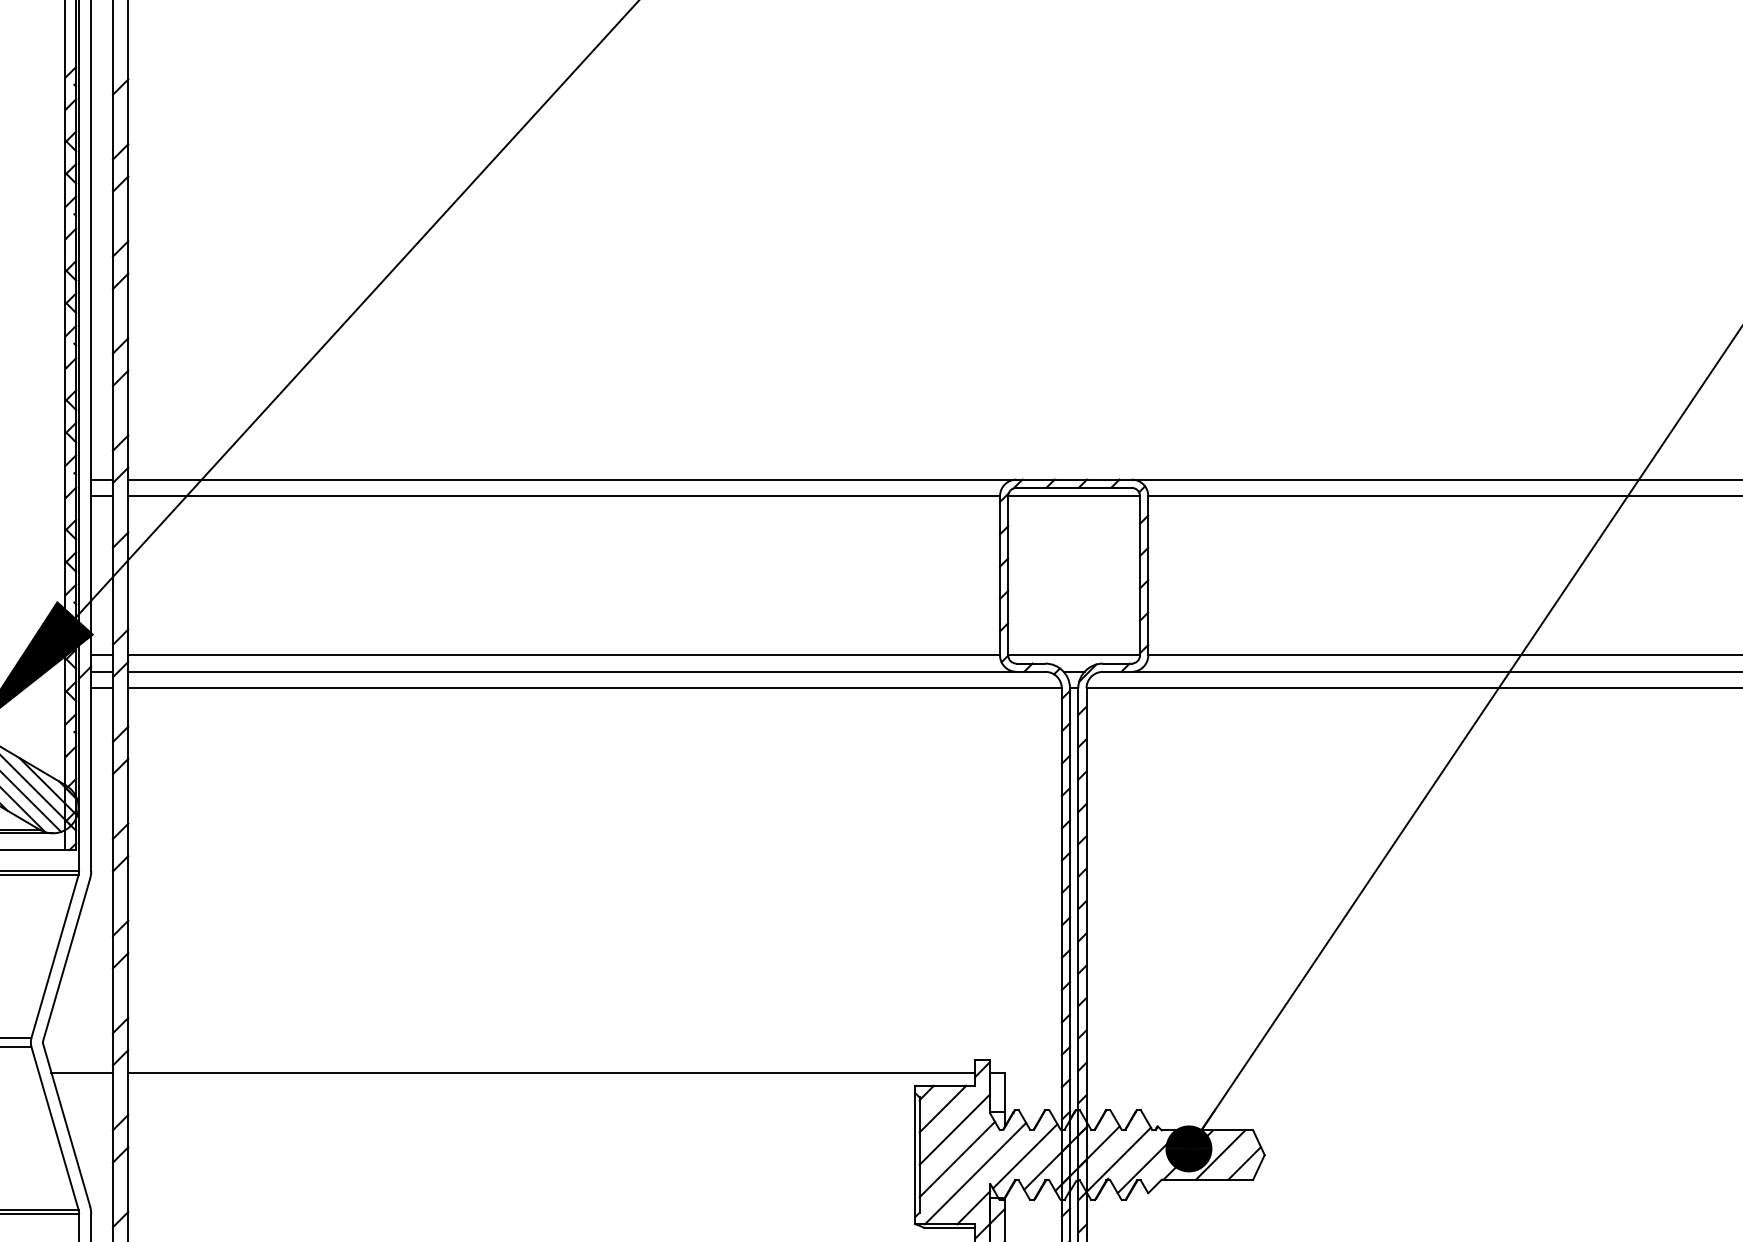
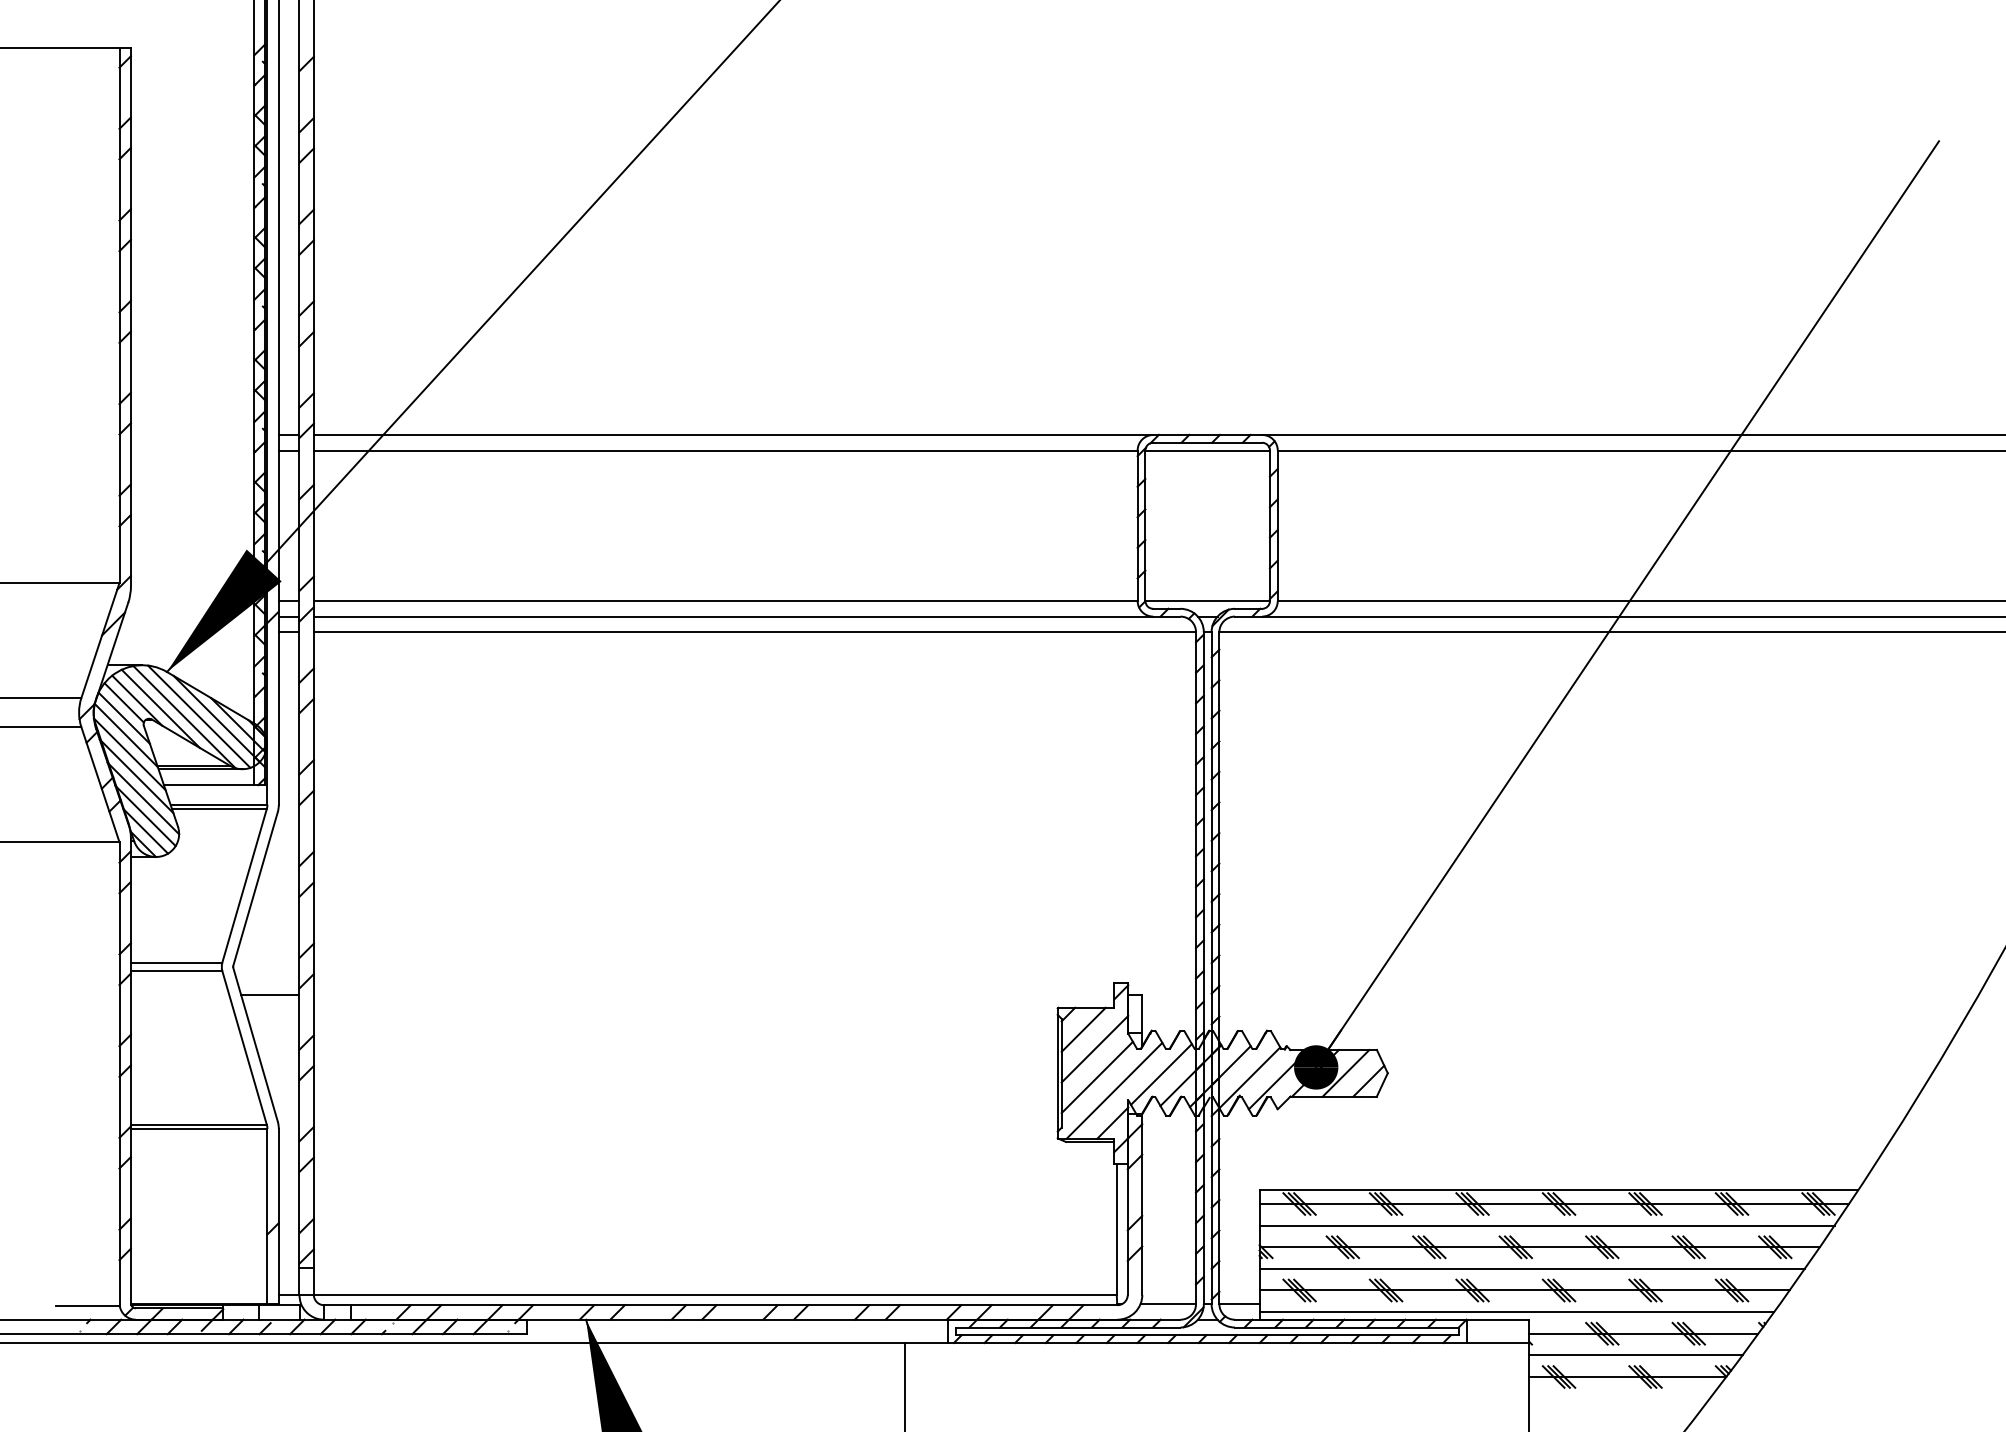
line: (551, 1072) -> (713, 995), removed

